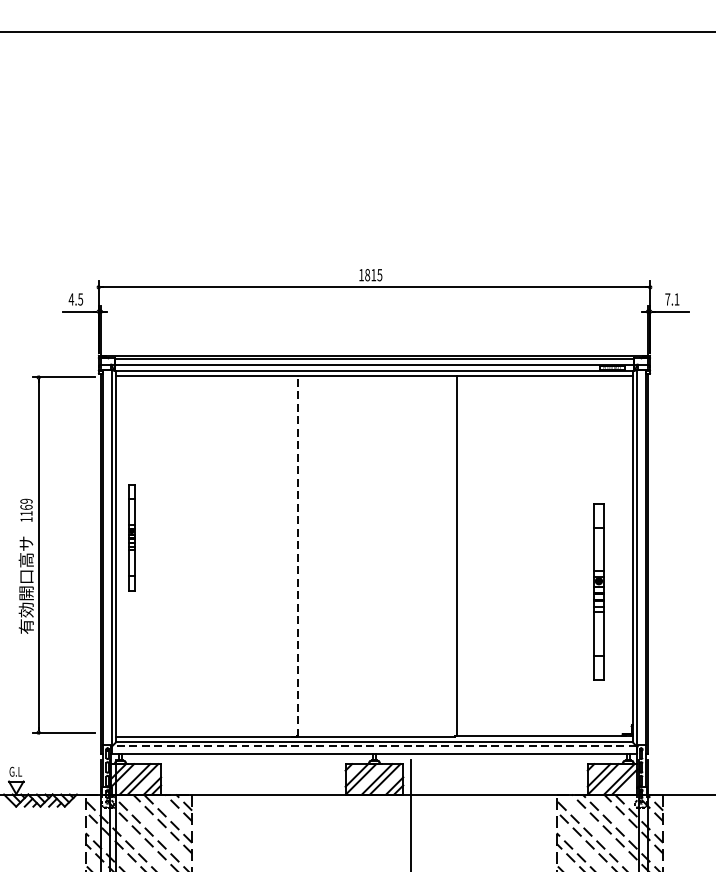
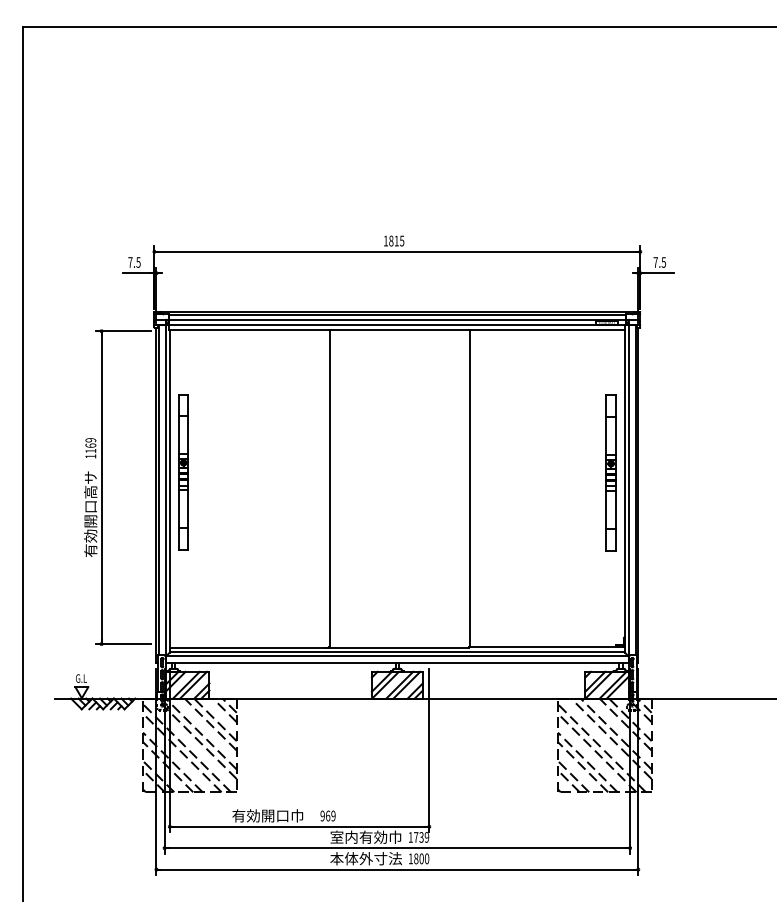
text: (71, 299) -> (130, 262), 4.5 -> 7.5
text: (676, 299) -> (663, 262), 7.1 -> 7.5
part: (131, 537) -> (183, 472), size x1.67
line: (298, 556) -> (330, 488), dashed -> solid
part: (598, 591) -> (610, 472), moved
line: (374, 746) -> (397, 656), dashed -> solid

